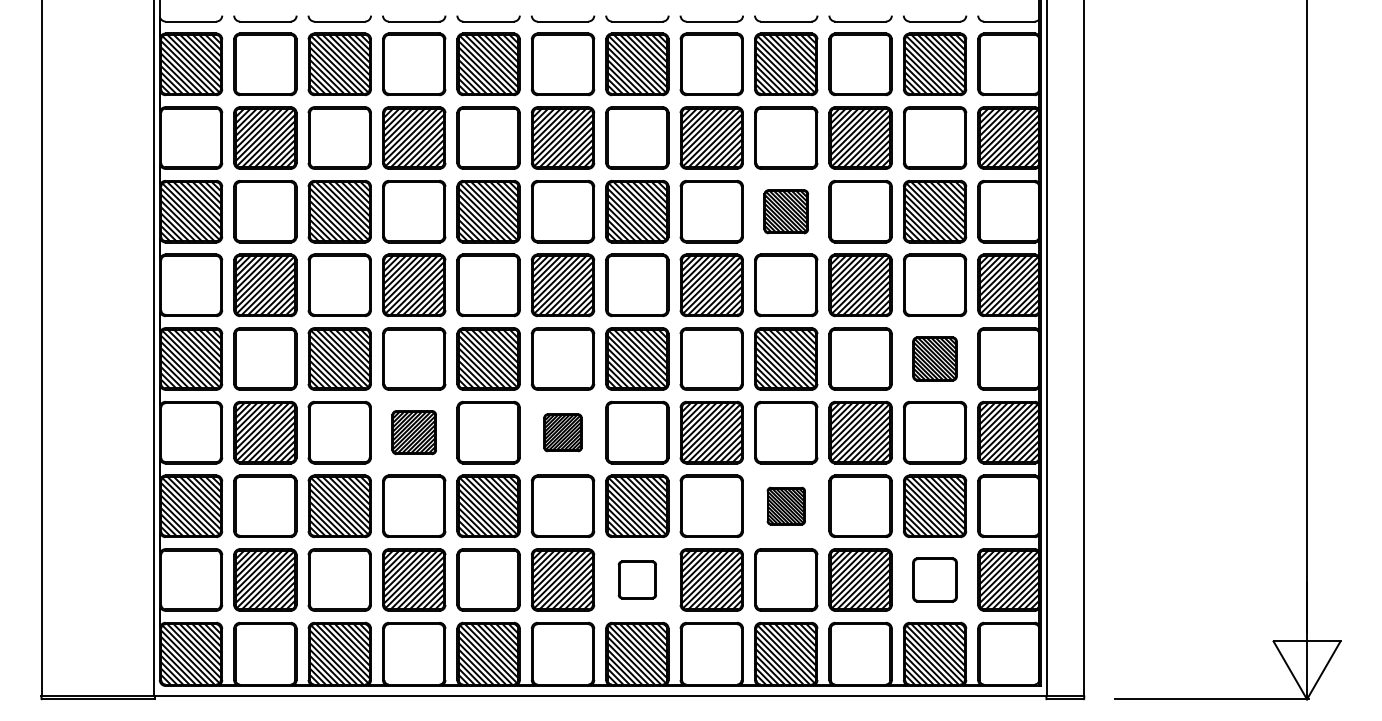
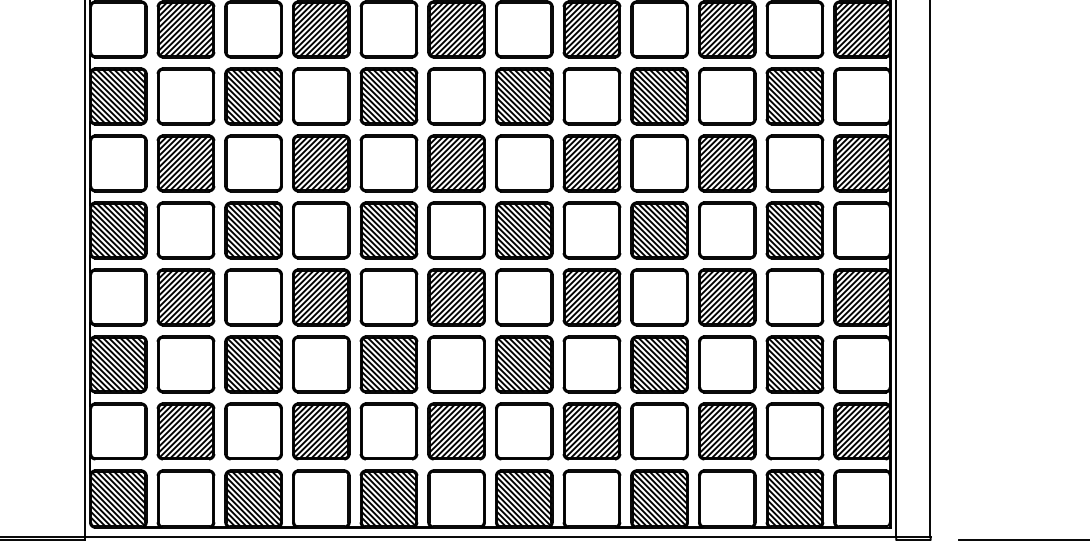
part: (786, 211) -> (659, 96), size x1.43
part: (934, 358) -> (794, 229), size x1.43
part: (414, 432) -> (321, 297), size x1.43
part: (562, 432) -> (456, 297), size x1.67
part: (786, 505) -> (659, 363), size x1.67
part: (637, 579) -> (524, 430), size x1.67
part: (934, 579) -> (794, 430), size x1.43

